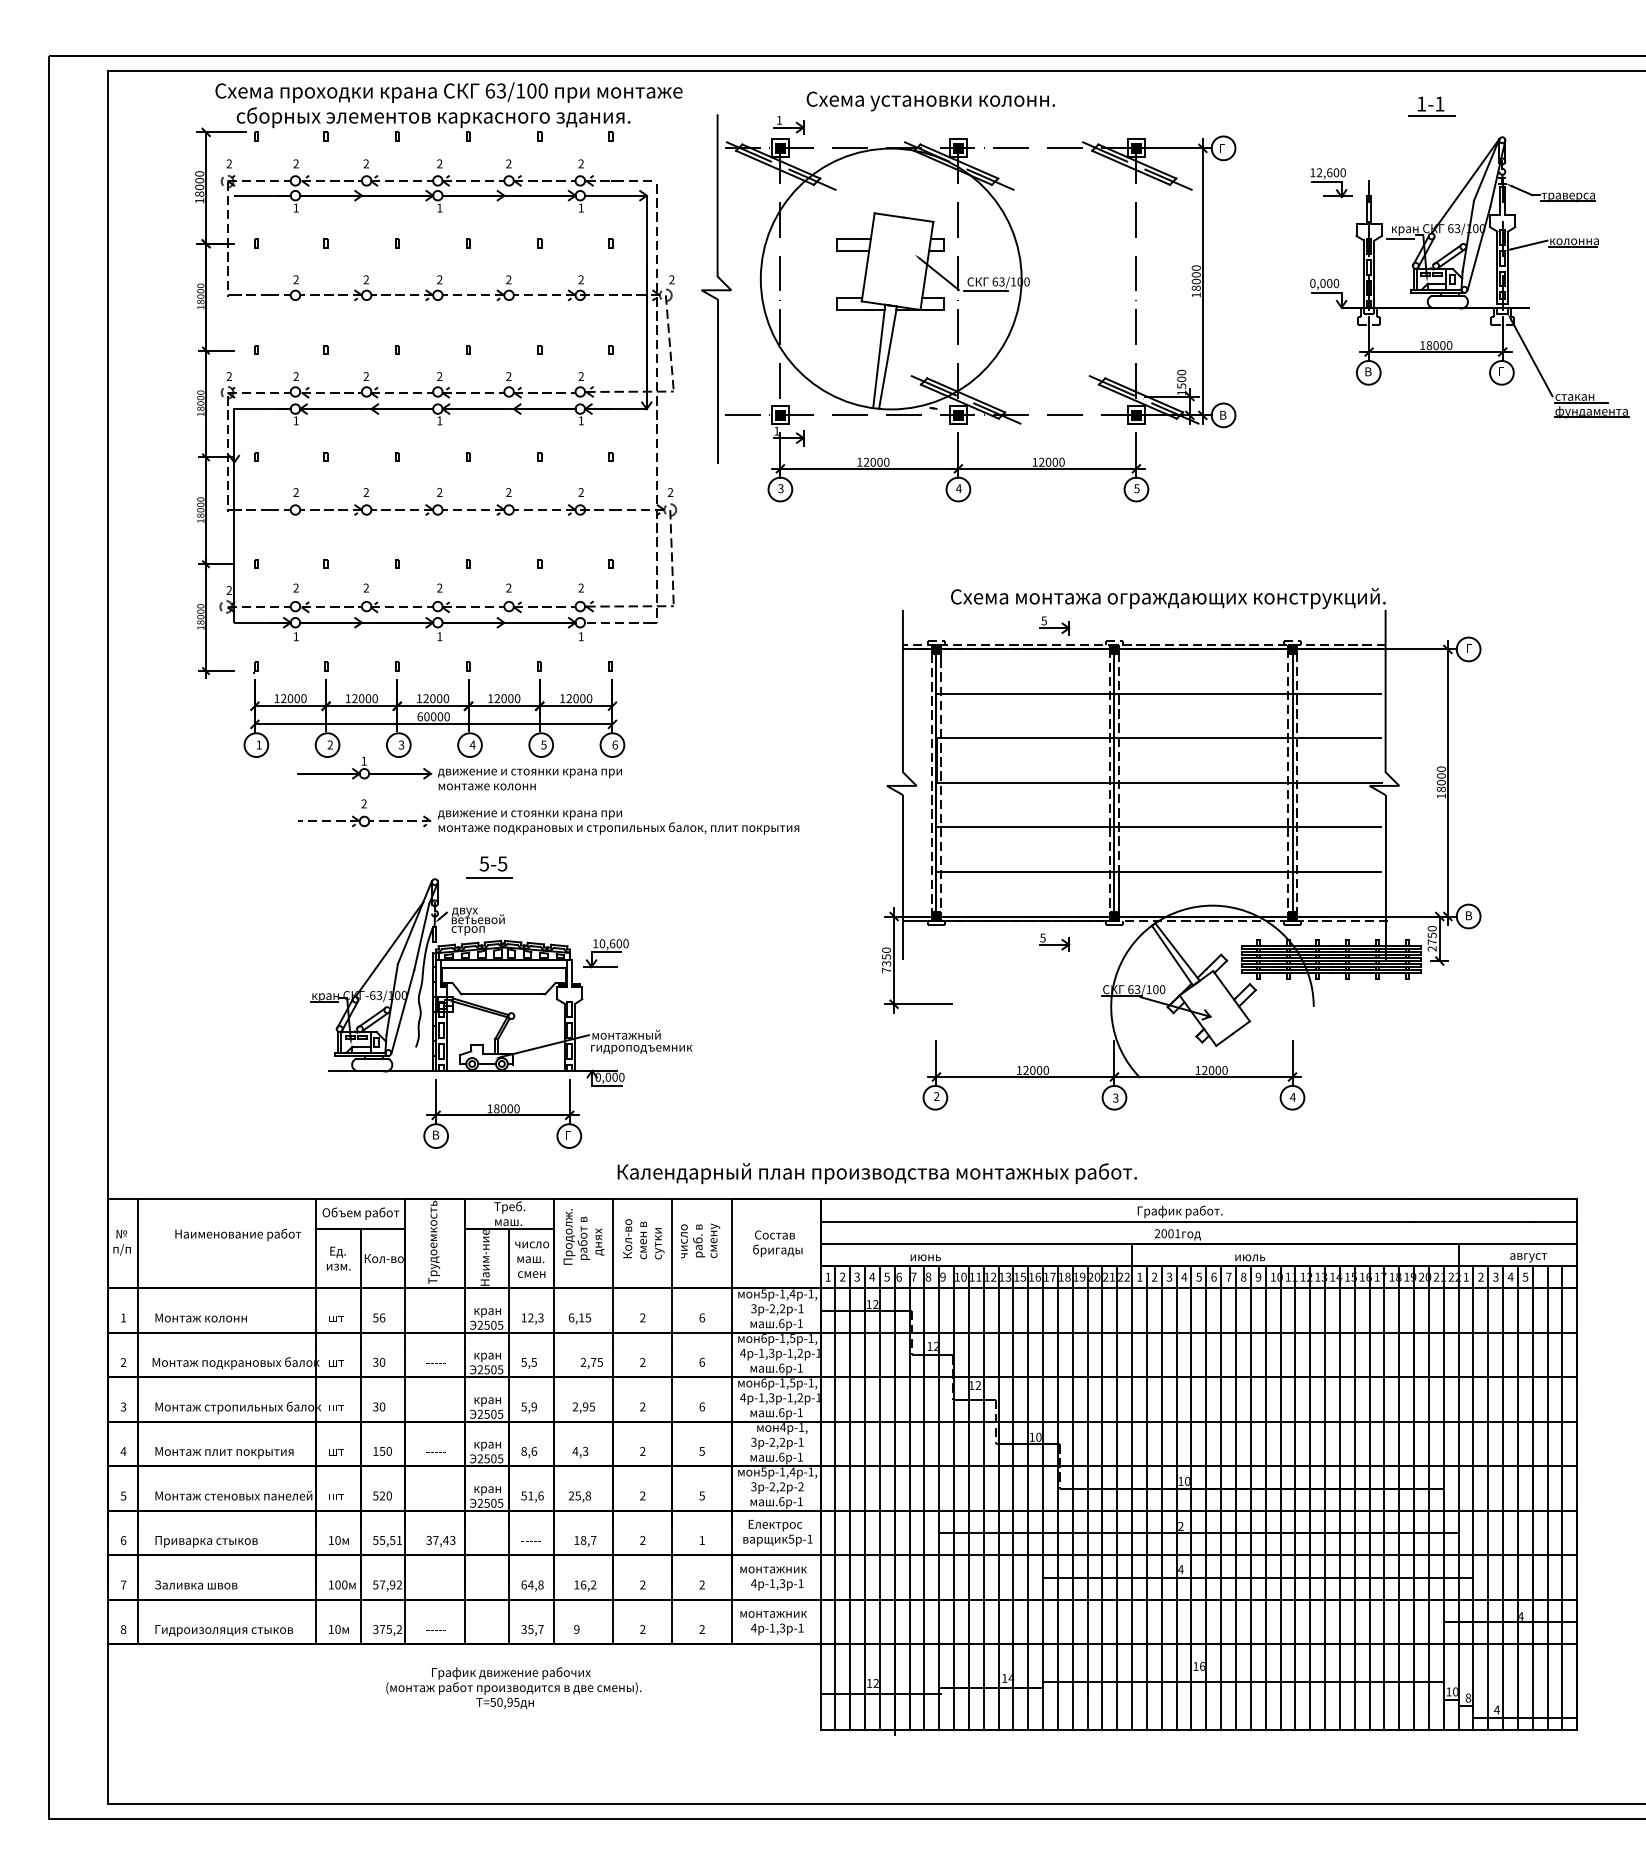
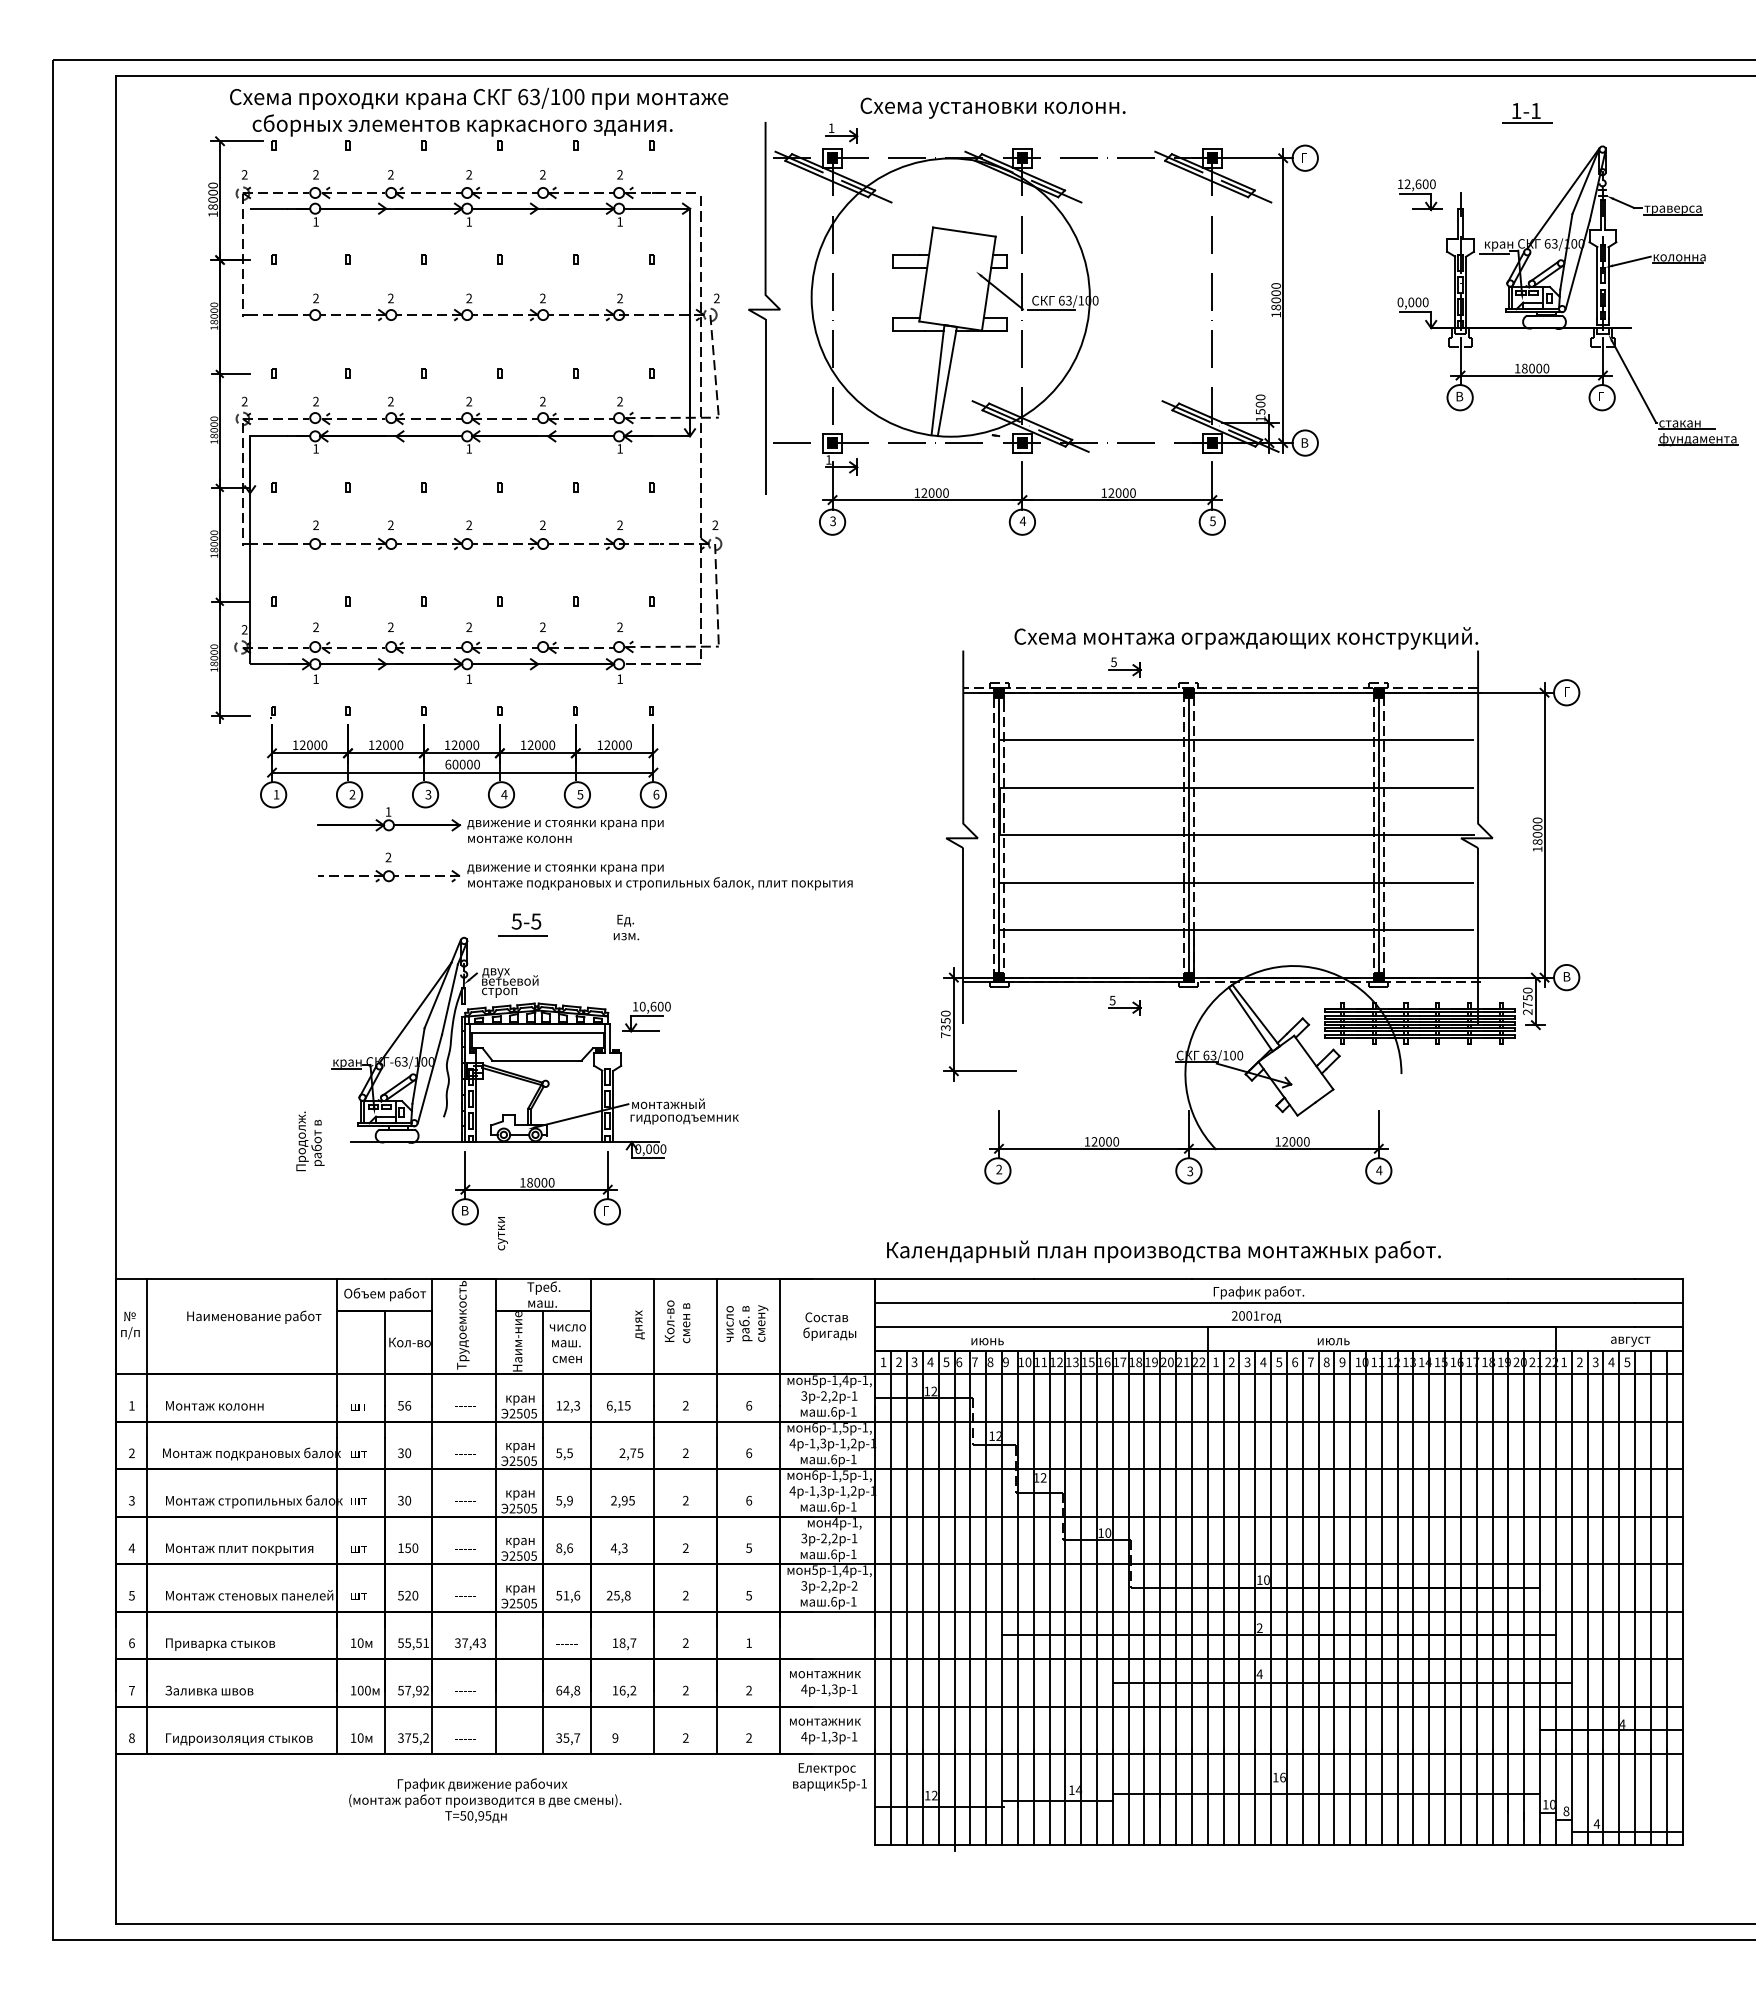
text: (876, 1173) -> (1163, 1251), moved
text: (576, 1237) -> (310, 1141), moved
text: (659, 1243) -> (502, 1233), moved
text: (338, 1258) -> (626, 927), moved
text: (777, 1533) -> (829, 1777), moved
text: (514, 1687) -> (485, 1800), moved

